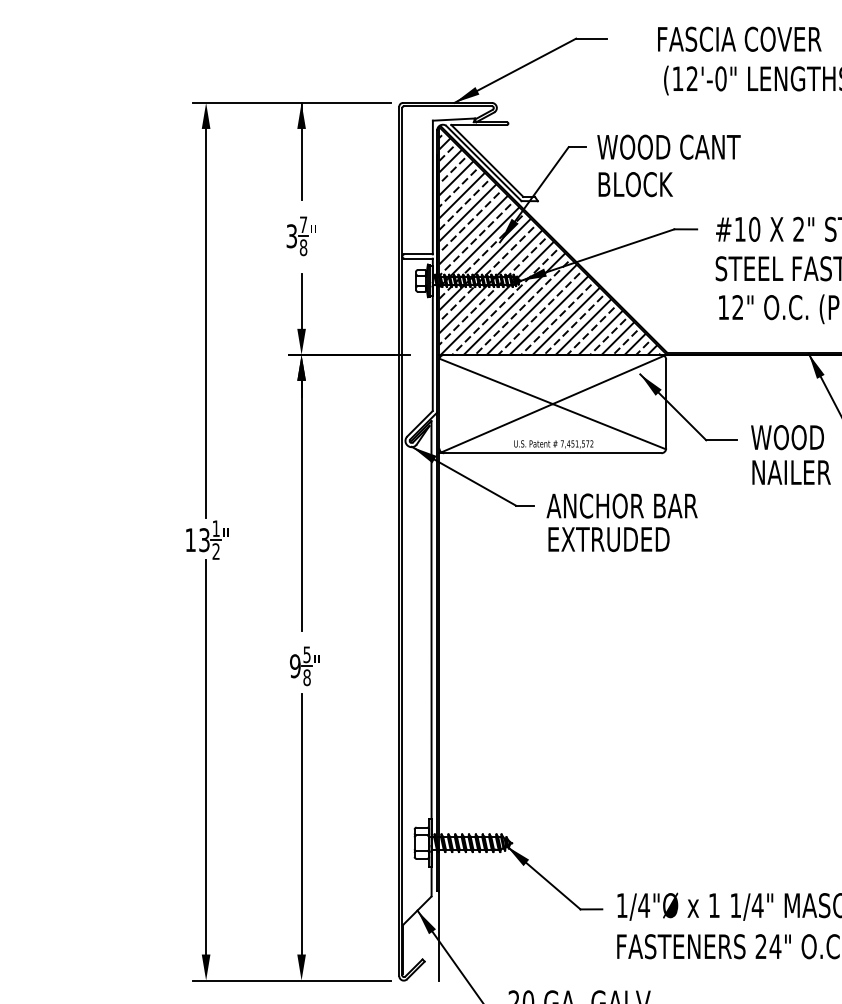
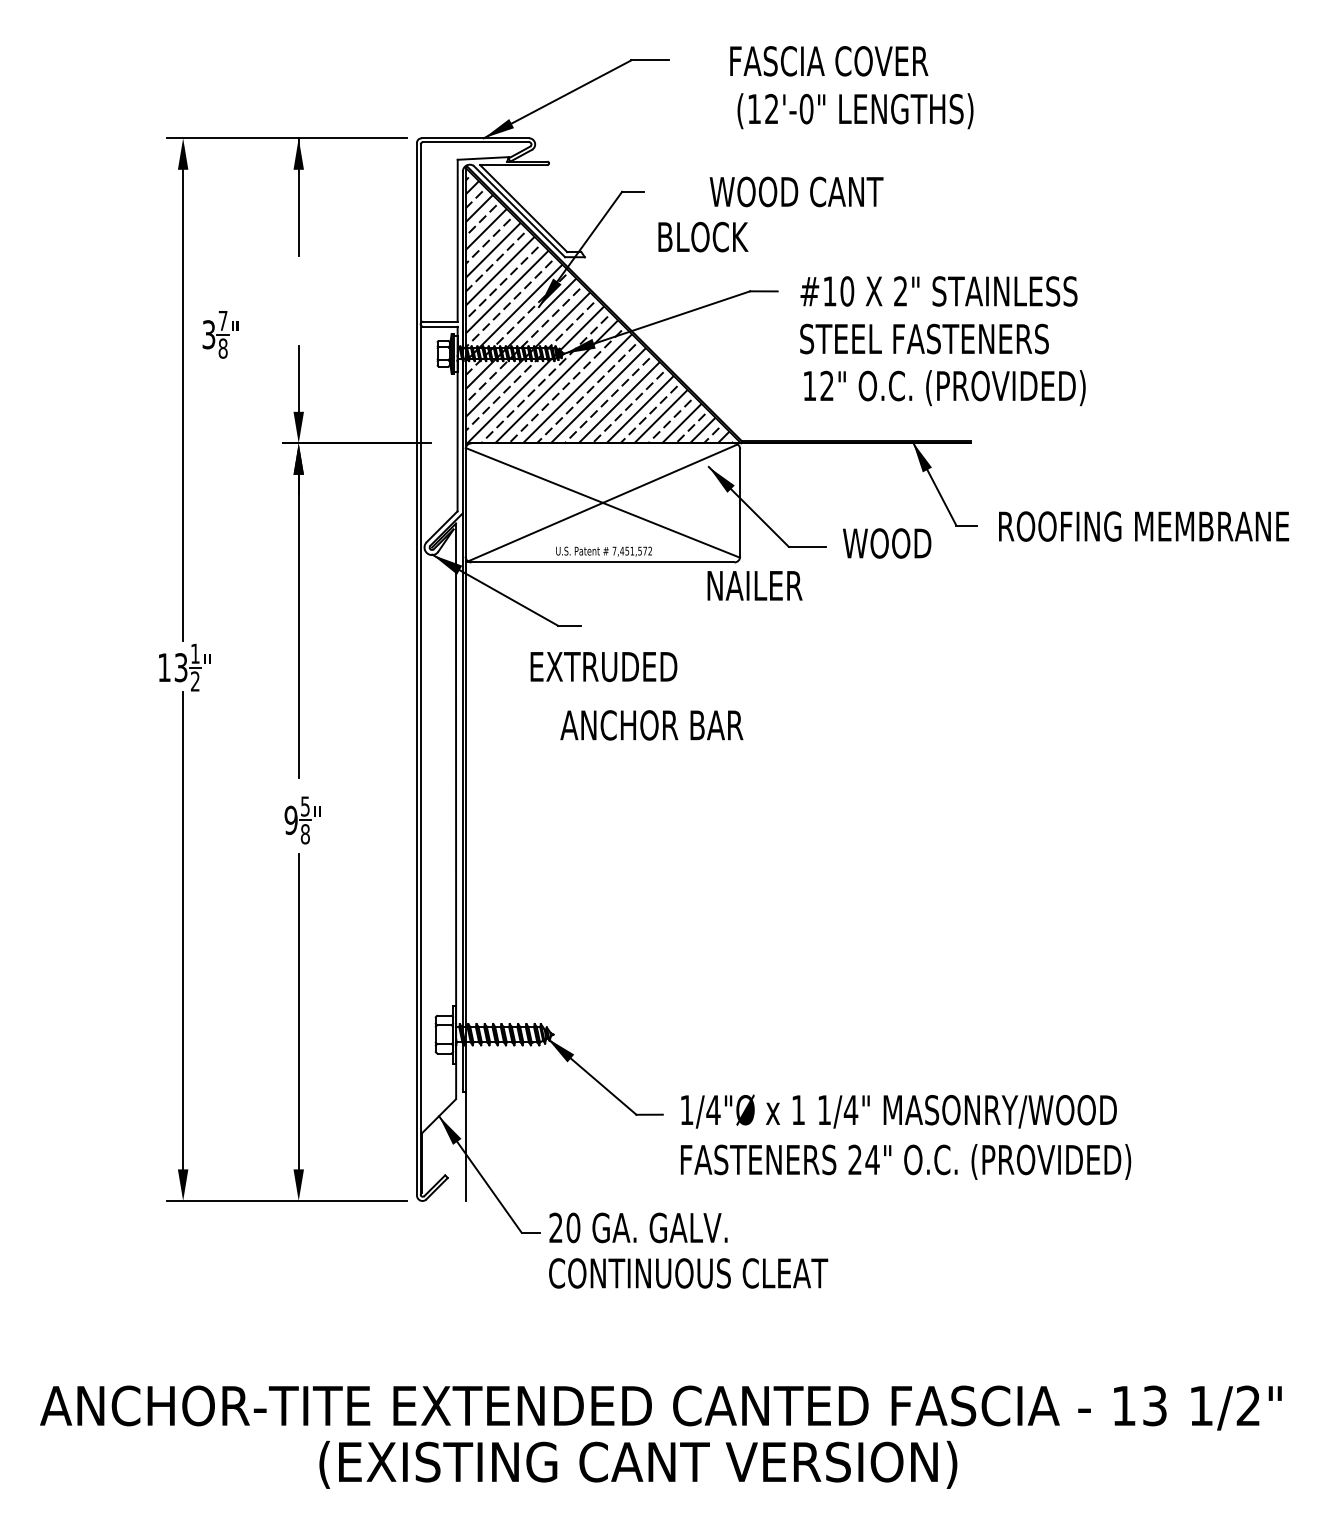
text: (668, 146) -> (796, 191), moved
part: (301, 236) -> (220, 334), moved
text: (791, 472) -> (754, 585), moved
text: (621, 506) -> (651, 725), moved
text: (608, 540) -> (603, 667), moved

